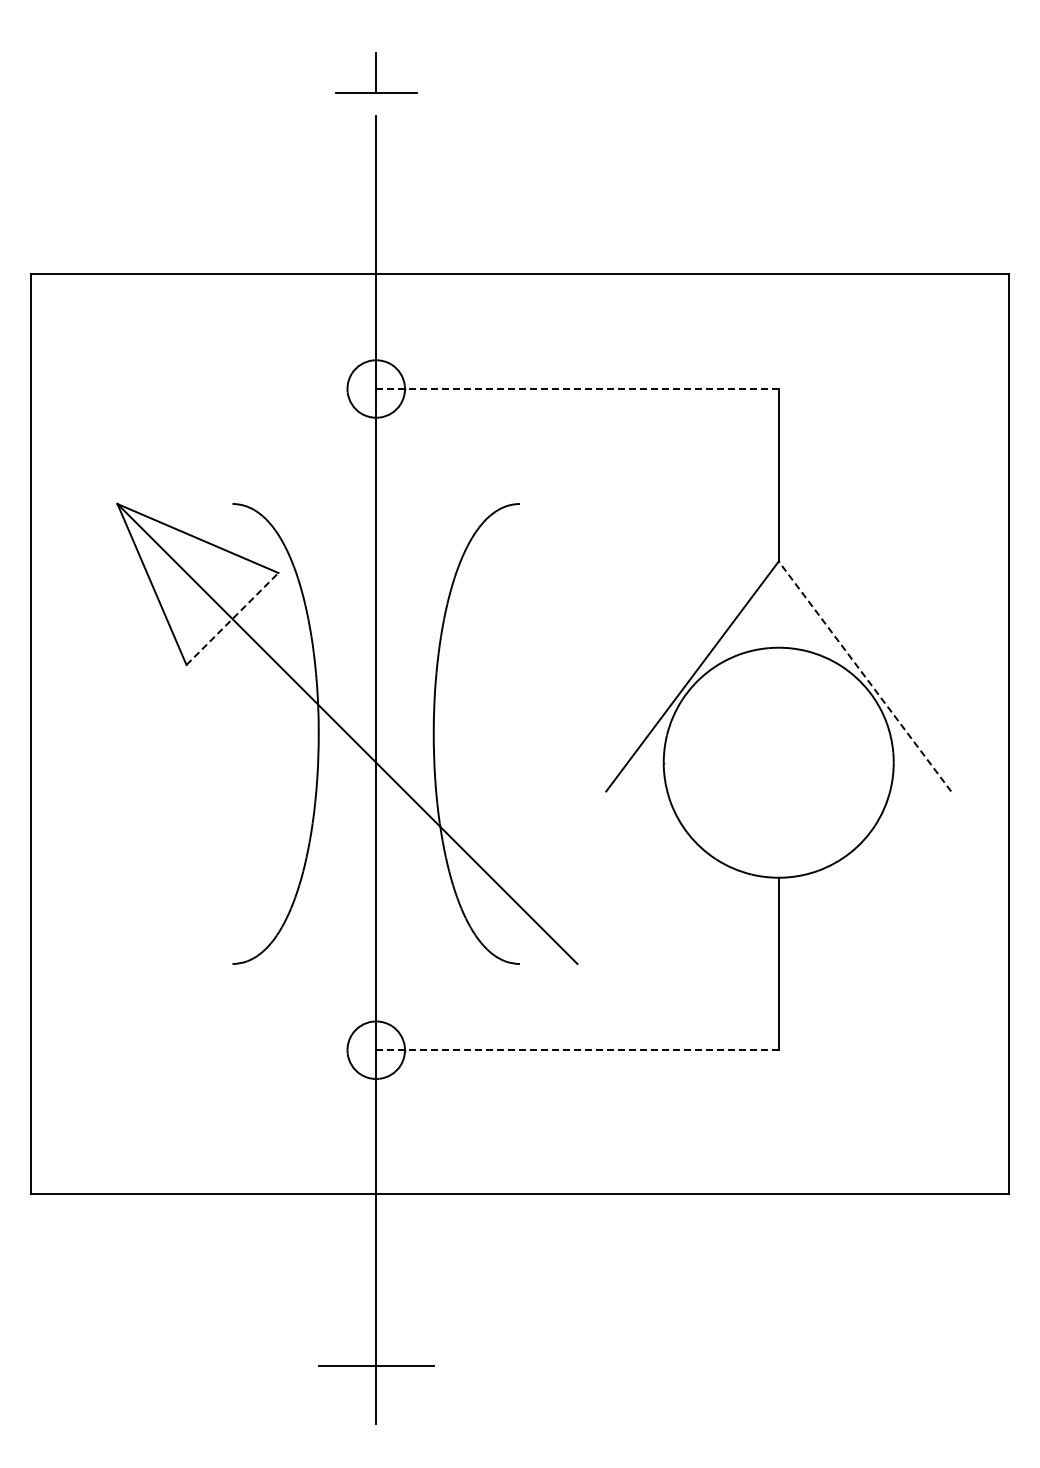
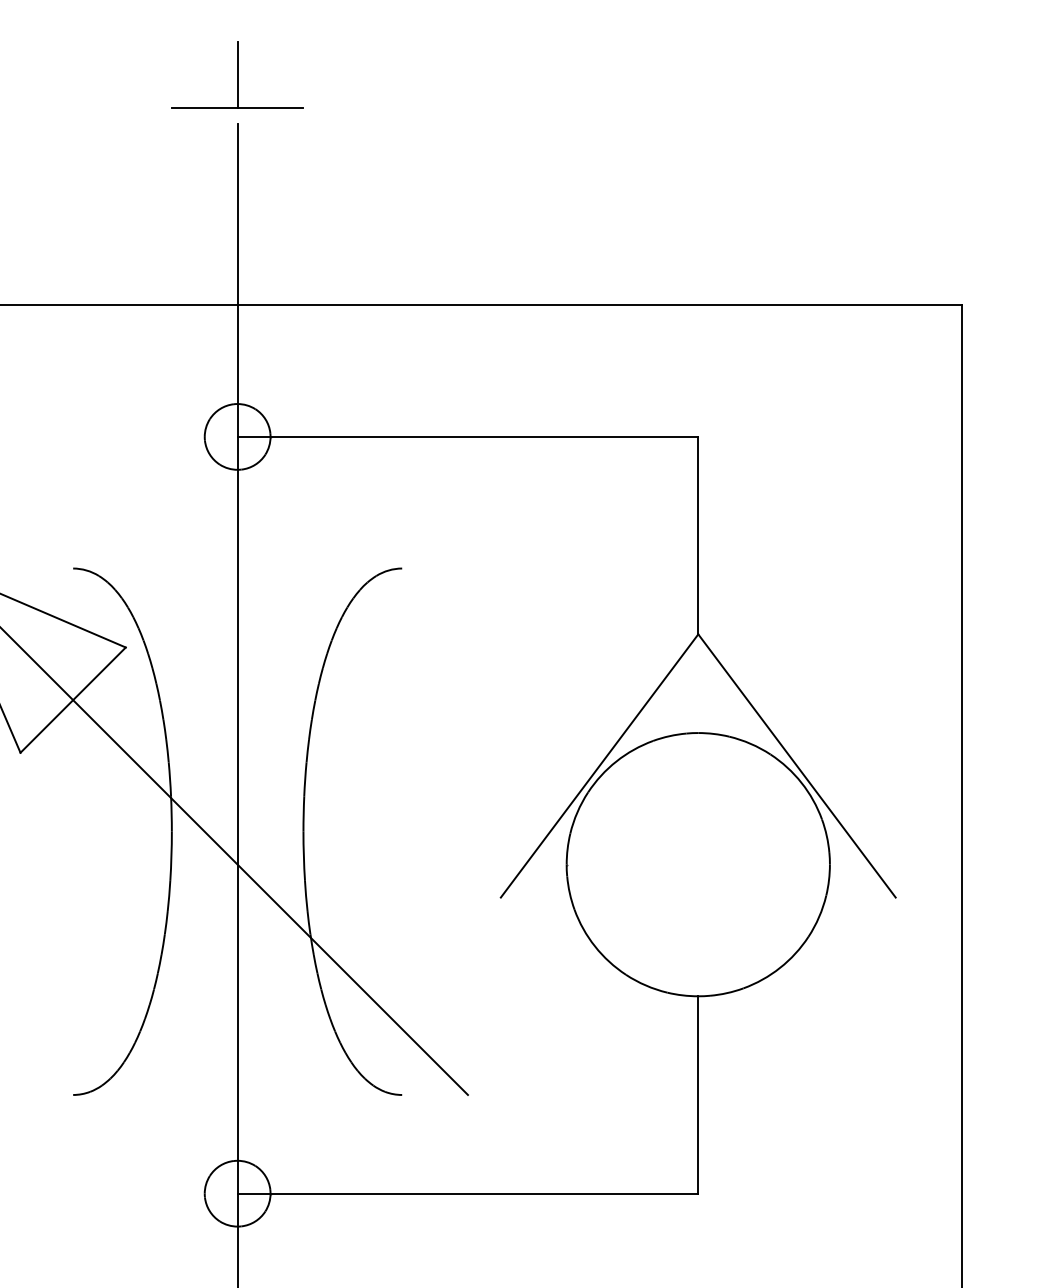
part: (376, 72) -> (237, 74), size x1.43
line: (577, 389) -> (467, 437), dashed -> solid
line: (232, 618) -> (73, 699), dashed -> solid
line: (864, 676) -> (796, 765), dashed -> solid
line: (577, 1050) -> (467, 1194), dashed -> solid

